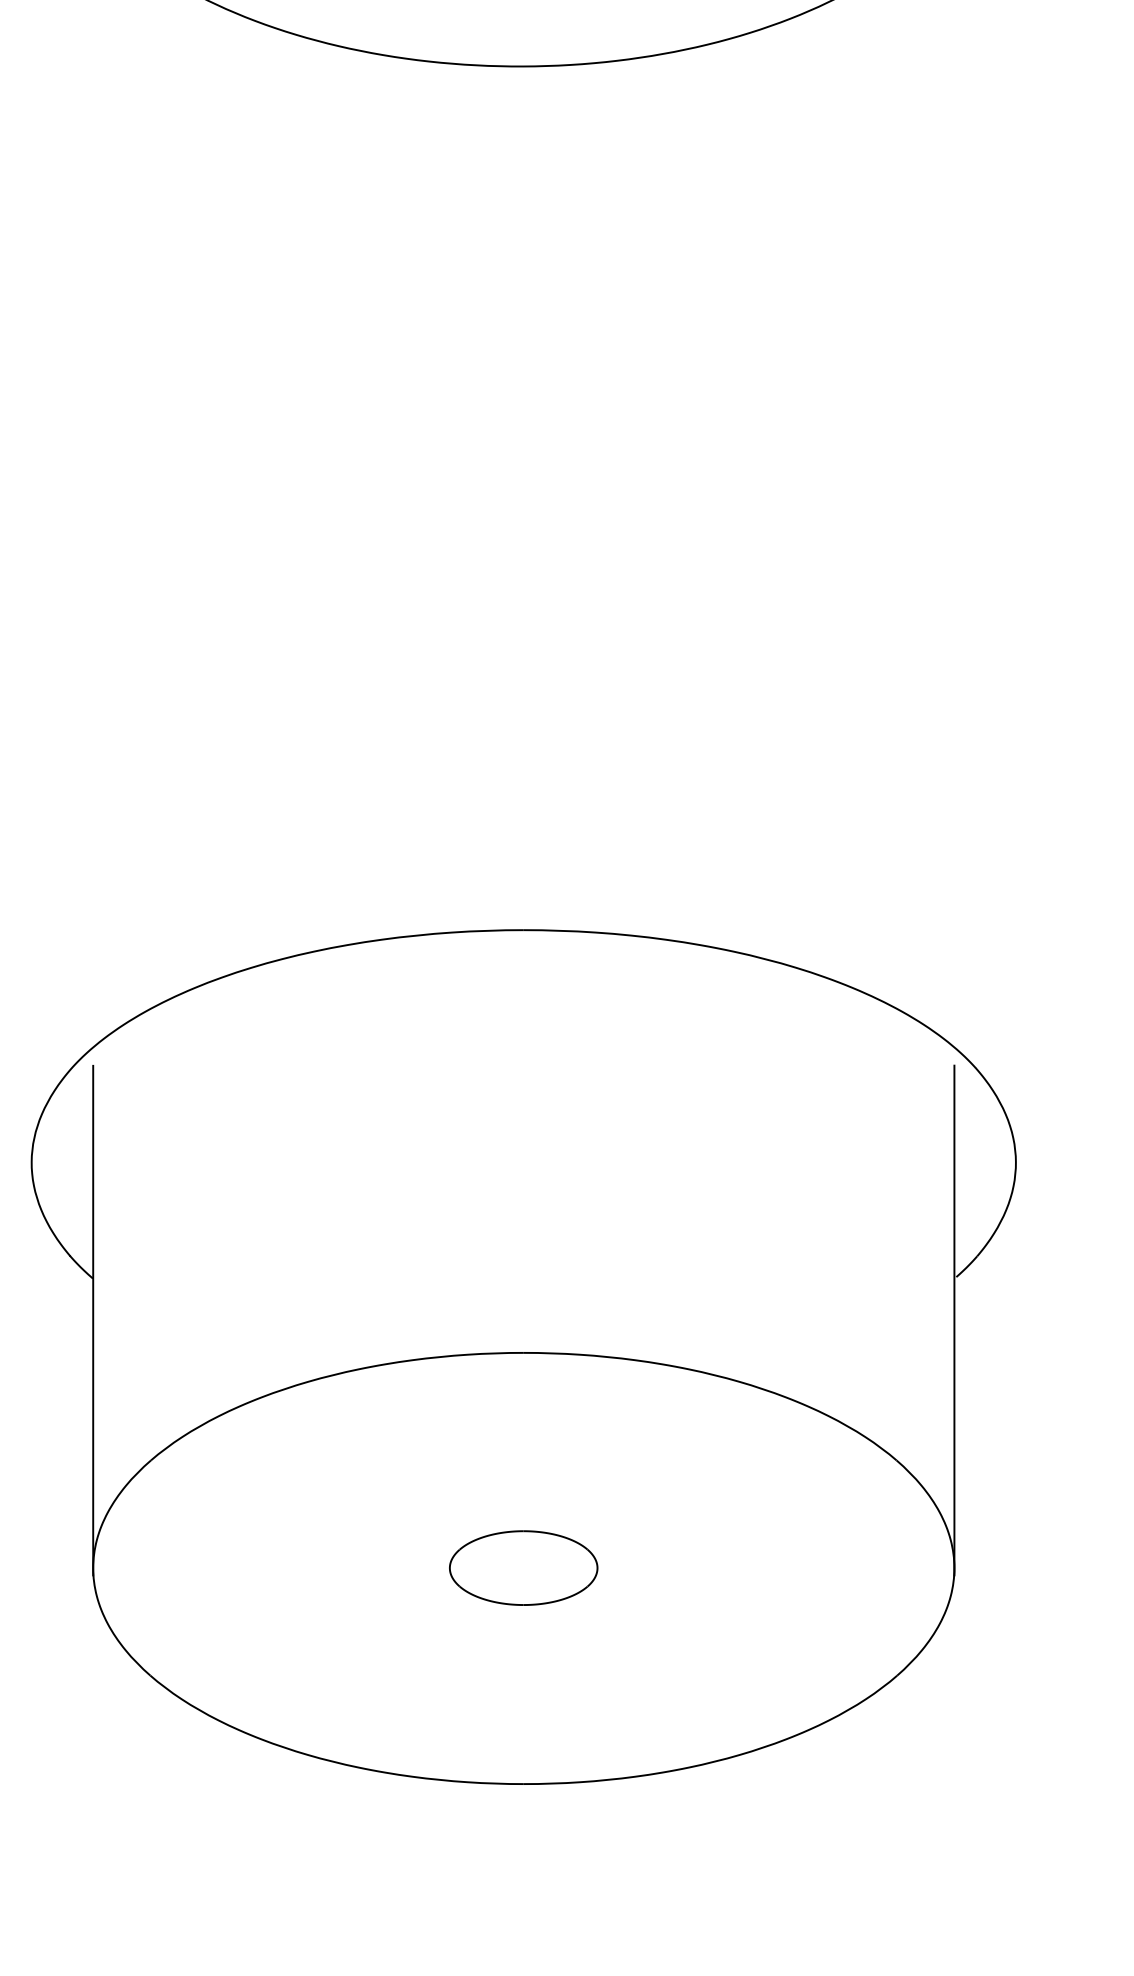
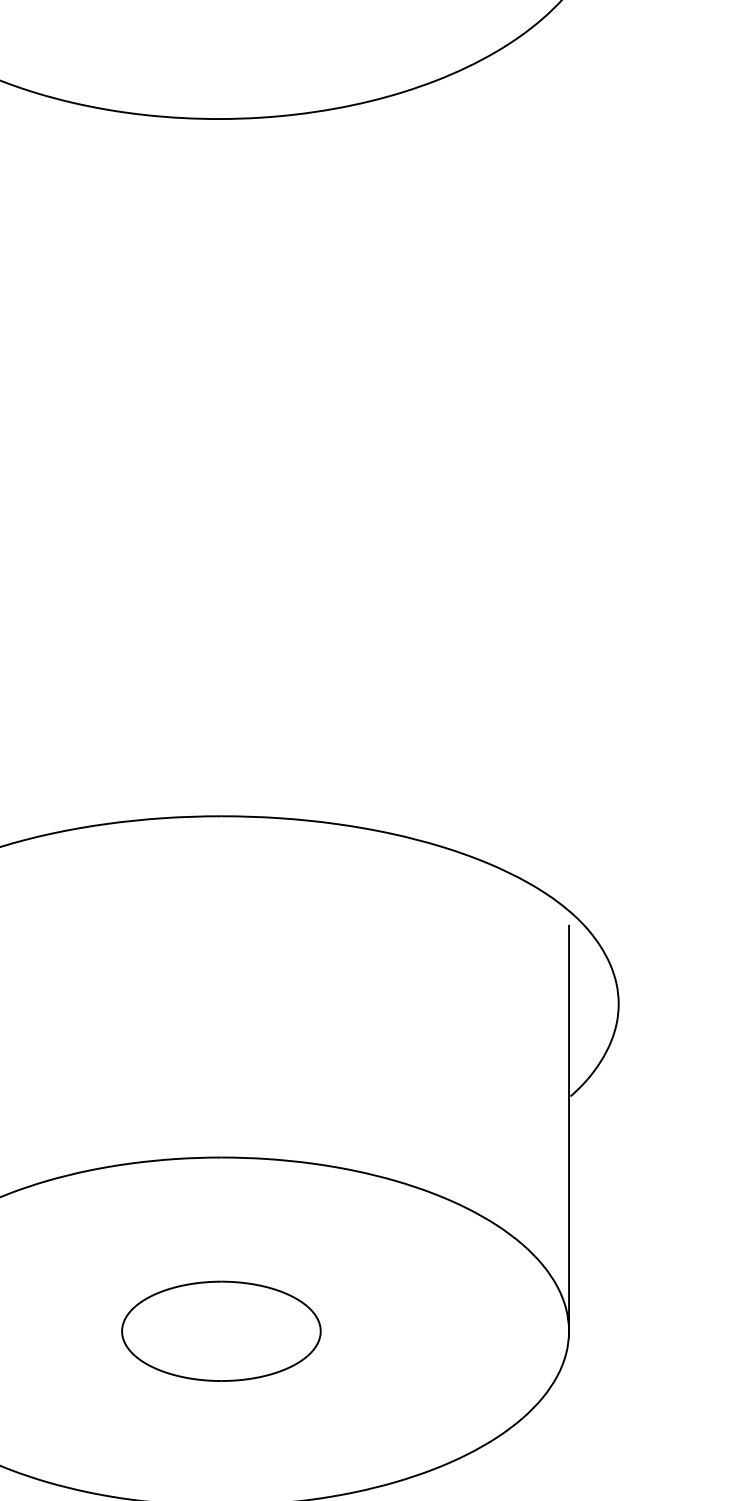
part: (523, 1567) -> (221, 1330), size x1.67

